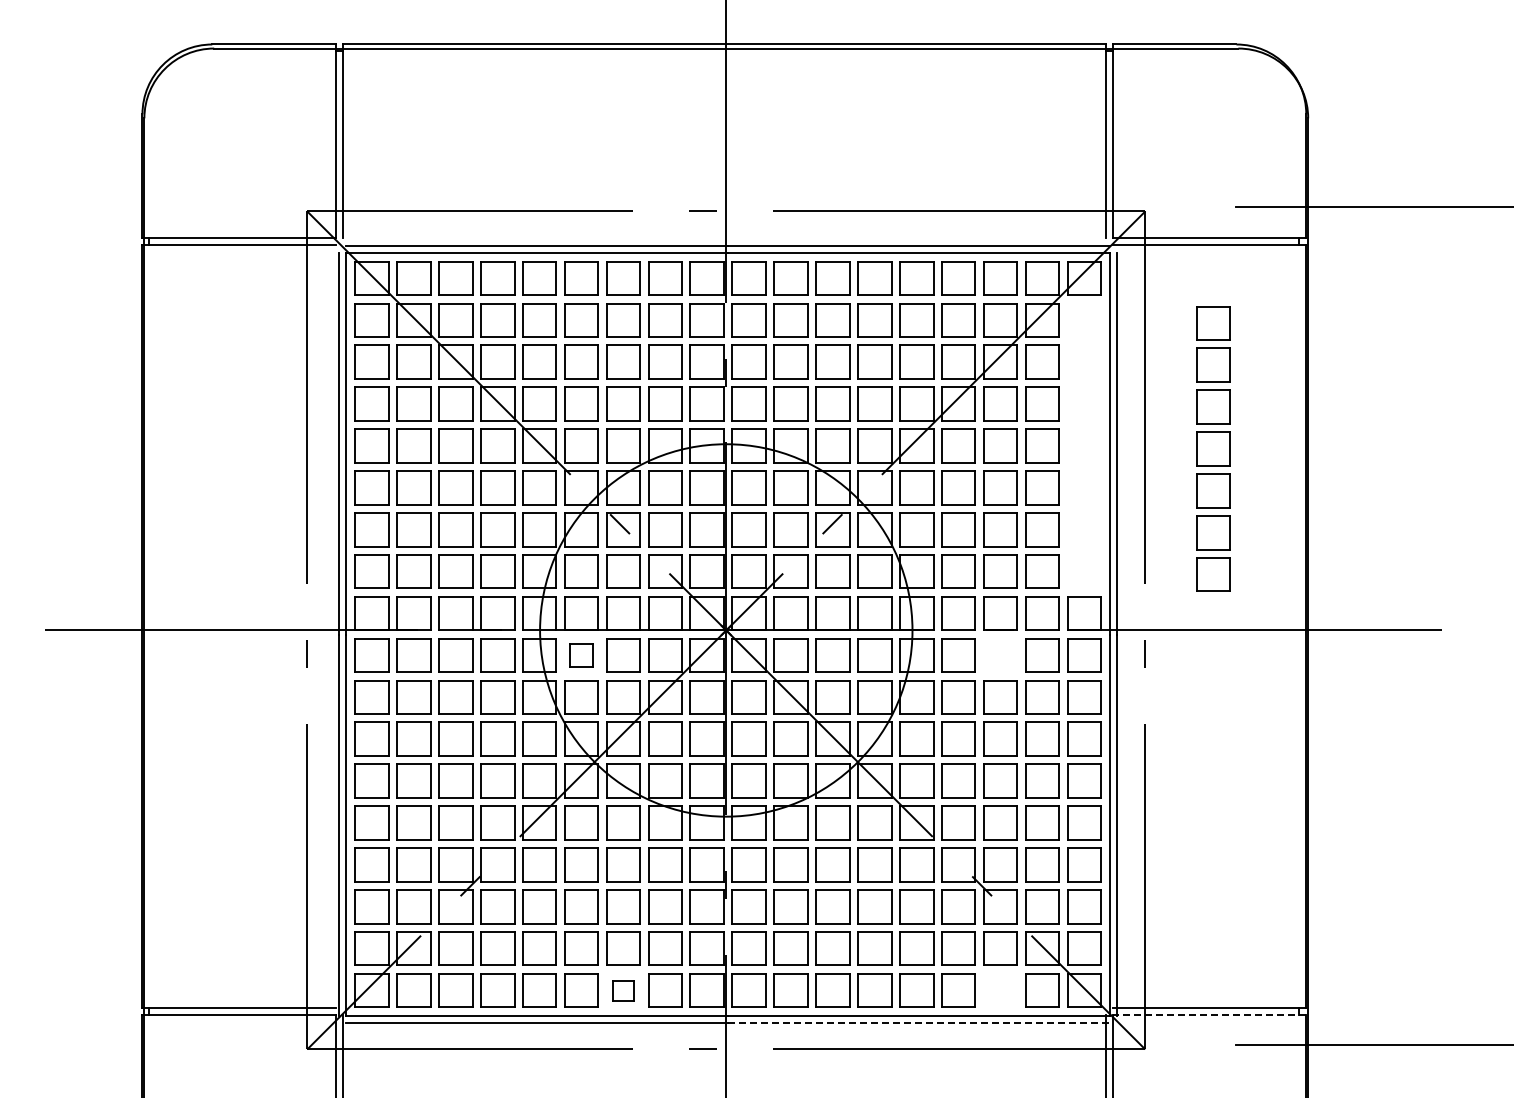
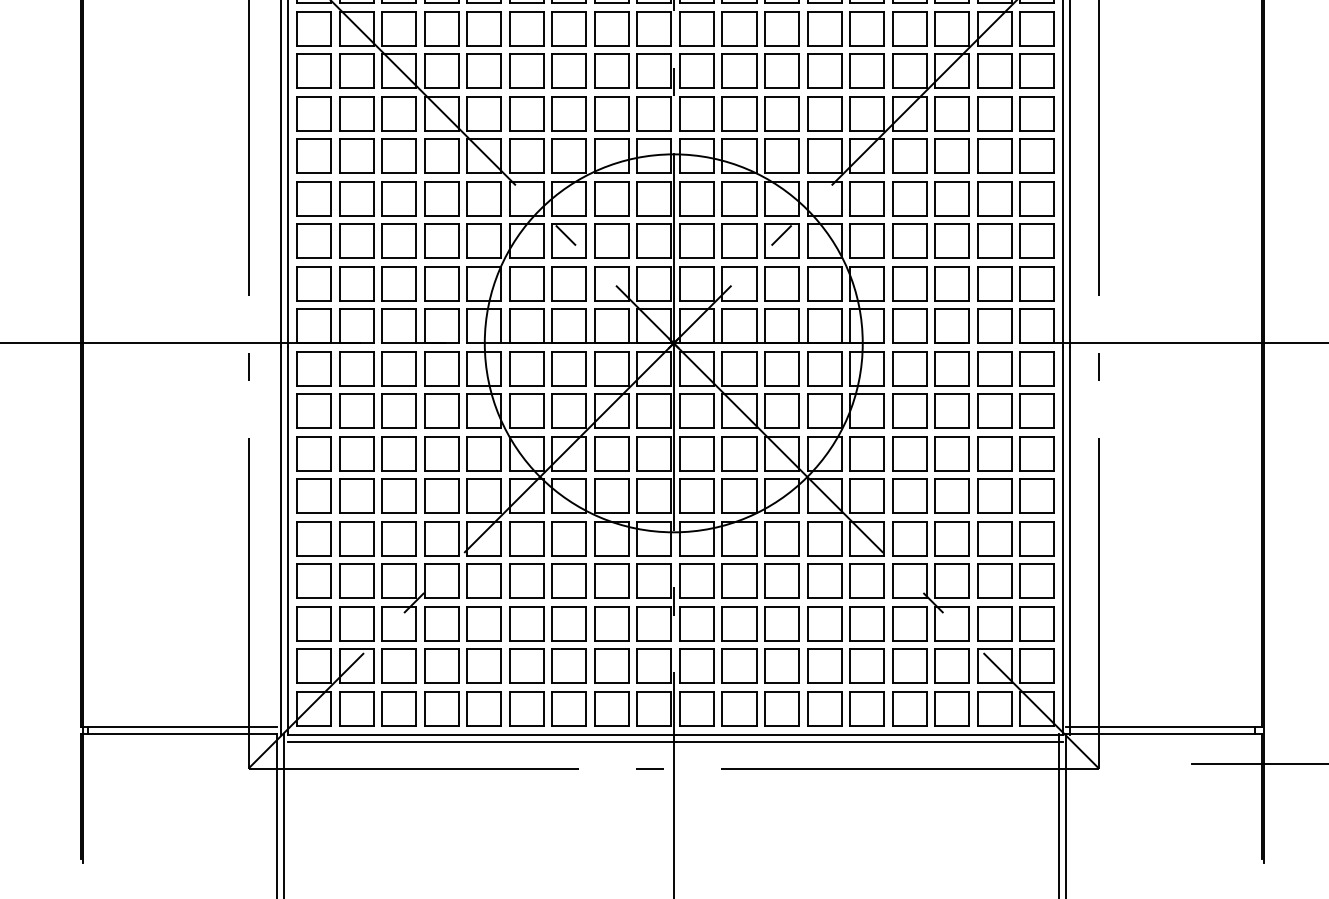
part: (1213, 448) -> (1037, 155), moved
part: (581, 655) -> (526, 368), size x1.43
part: (1000, 655) -> (952, 368), added
part: (623, 990) -> (569, 708), size x1.67
part: (1000, 990) -> (952, 708), added
line: (1209, 1015) -> (1164, 734), dashed -> solid
line: (919, 1023) -> (869, 742), dashed -> solid

